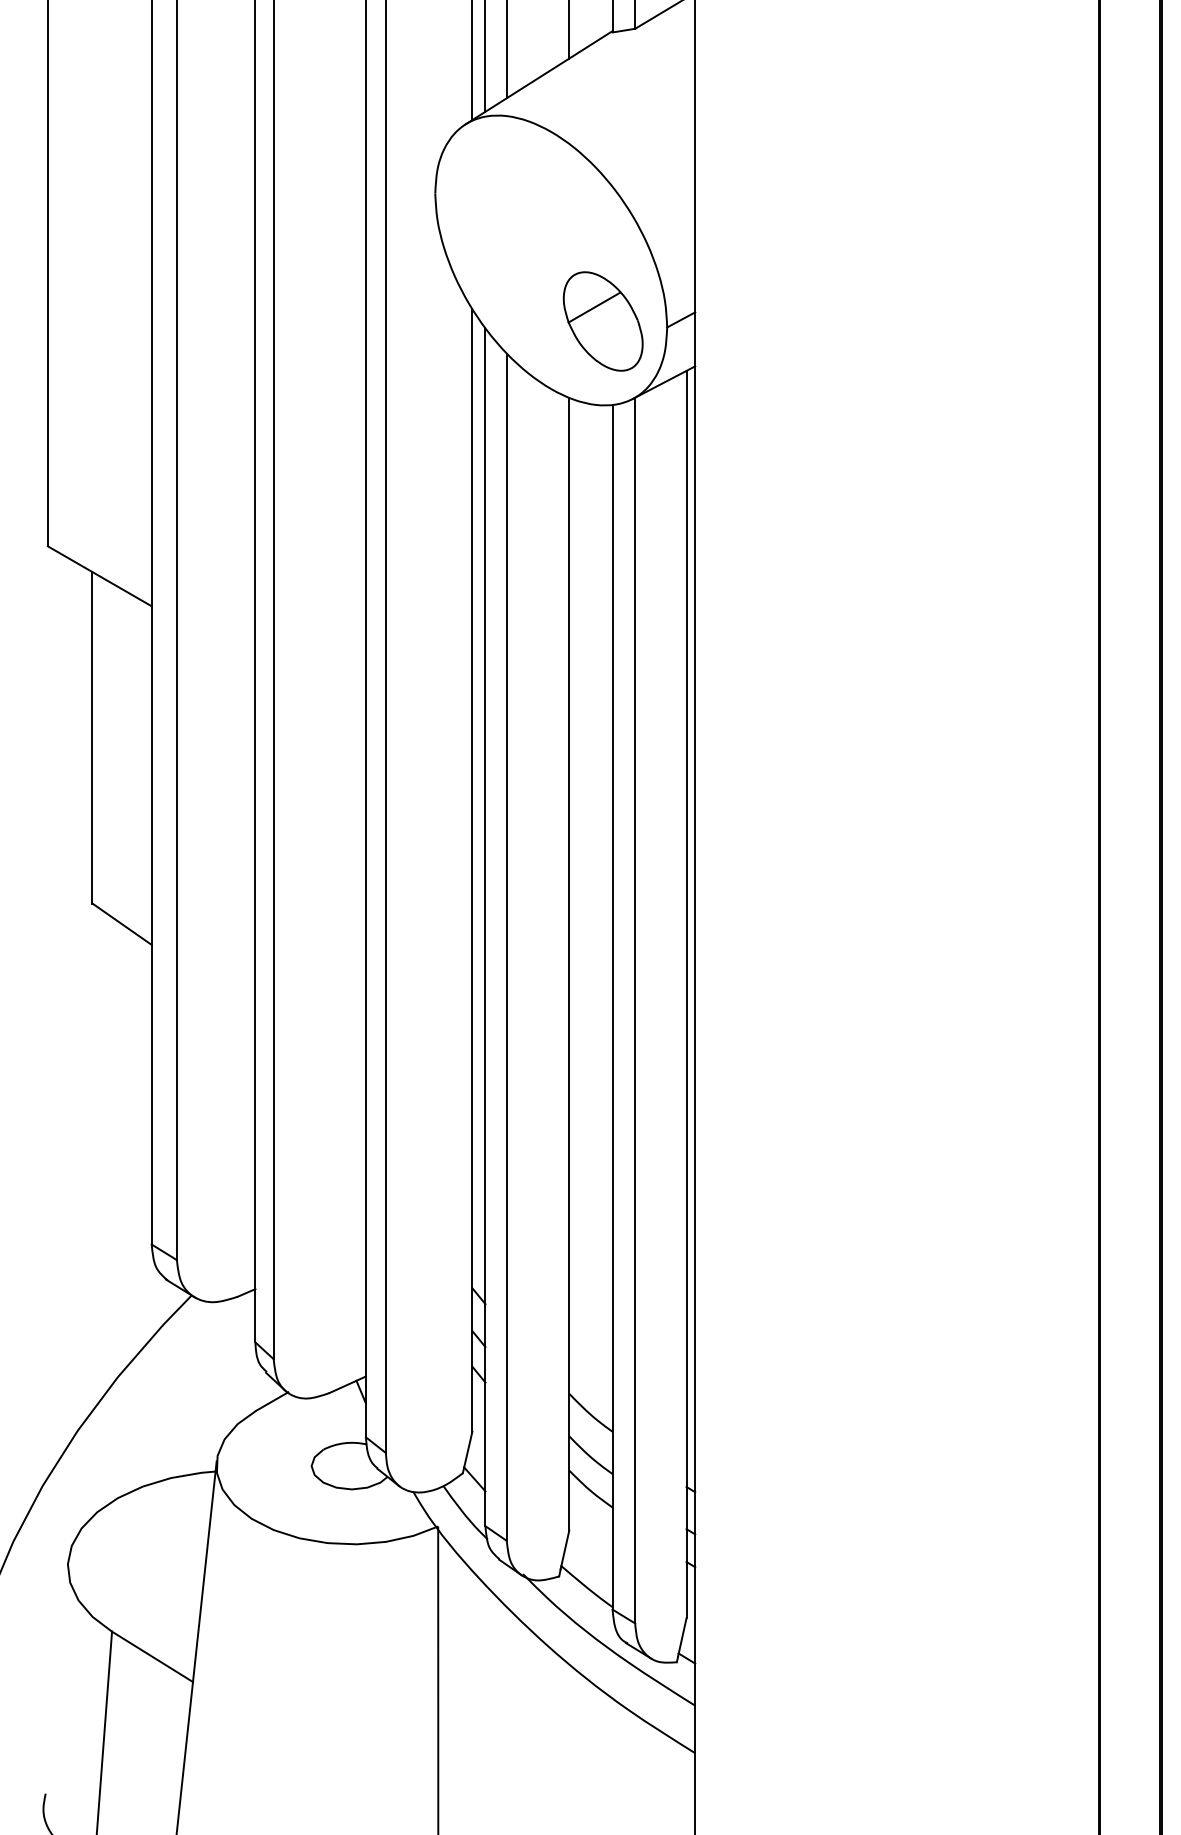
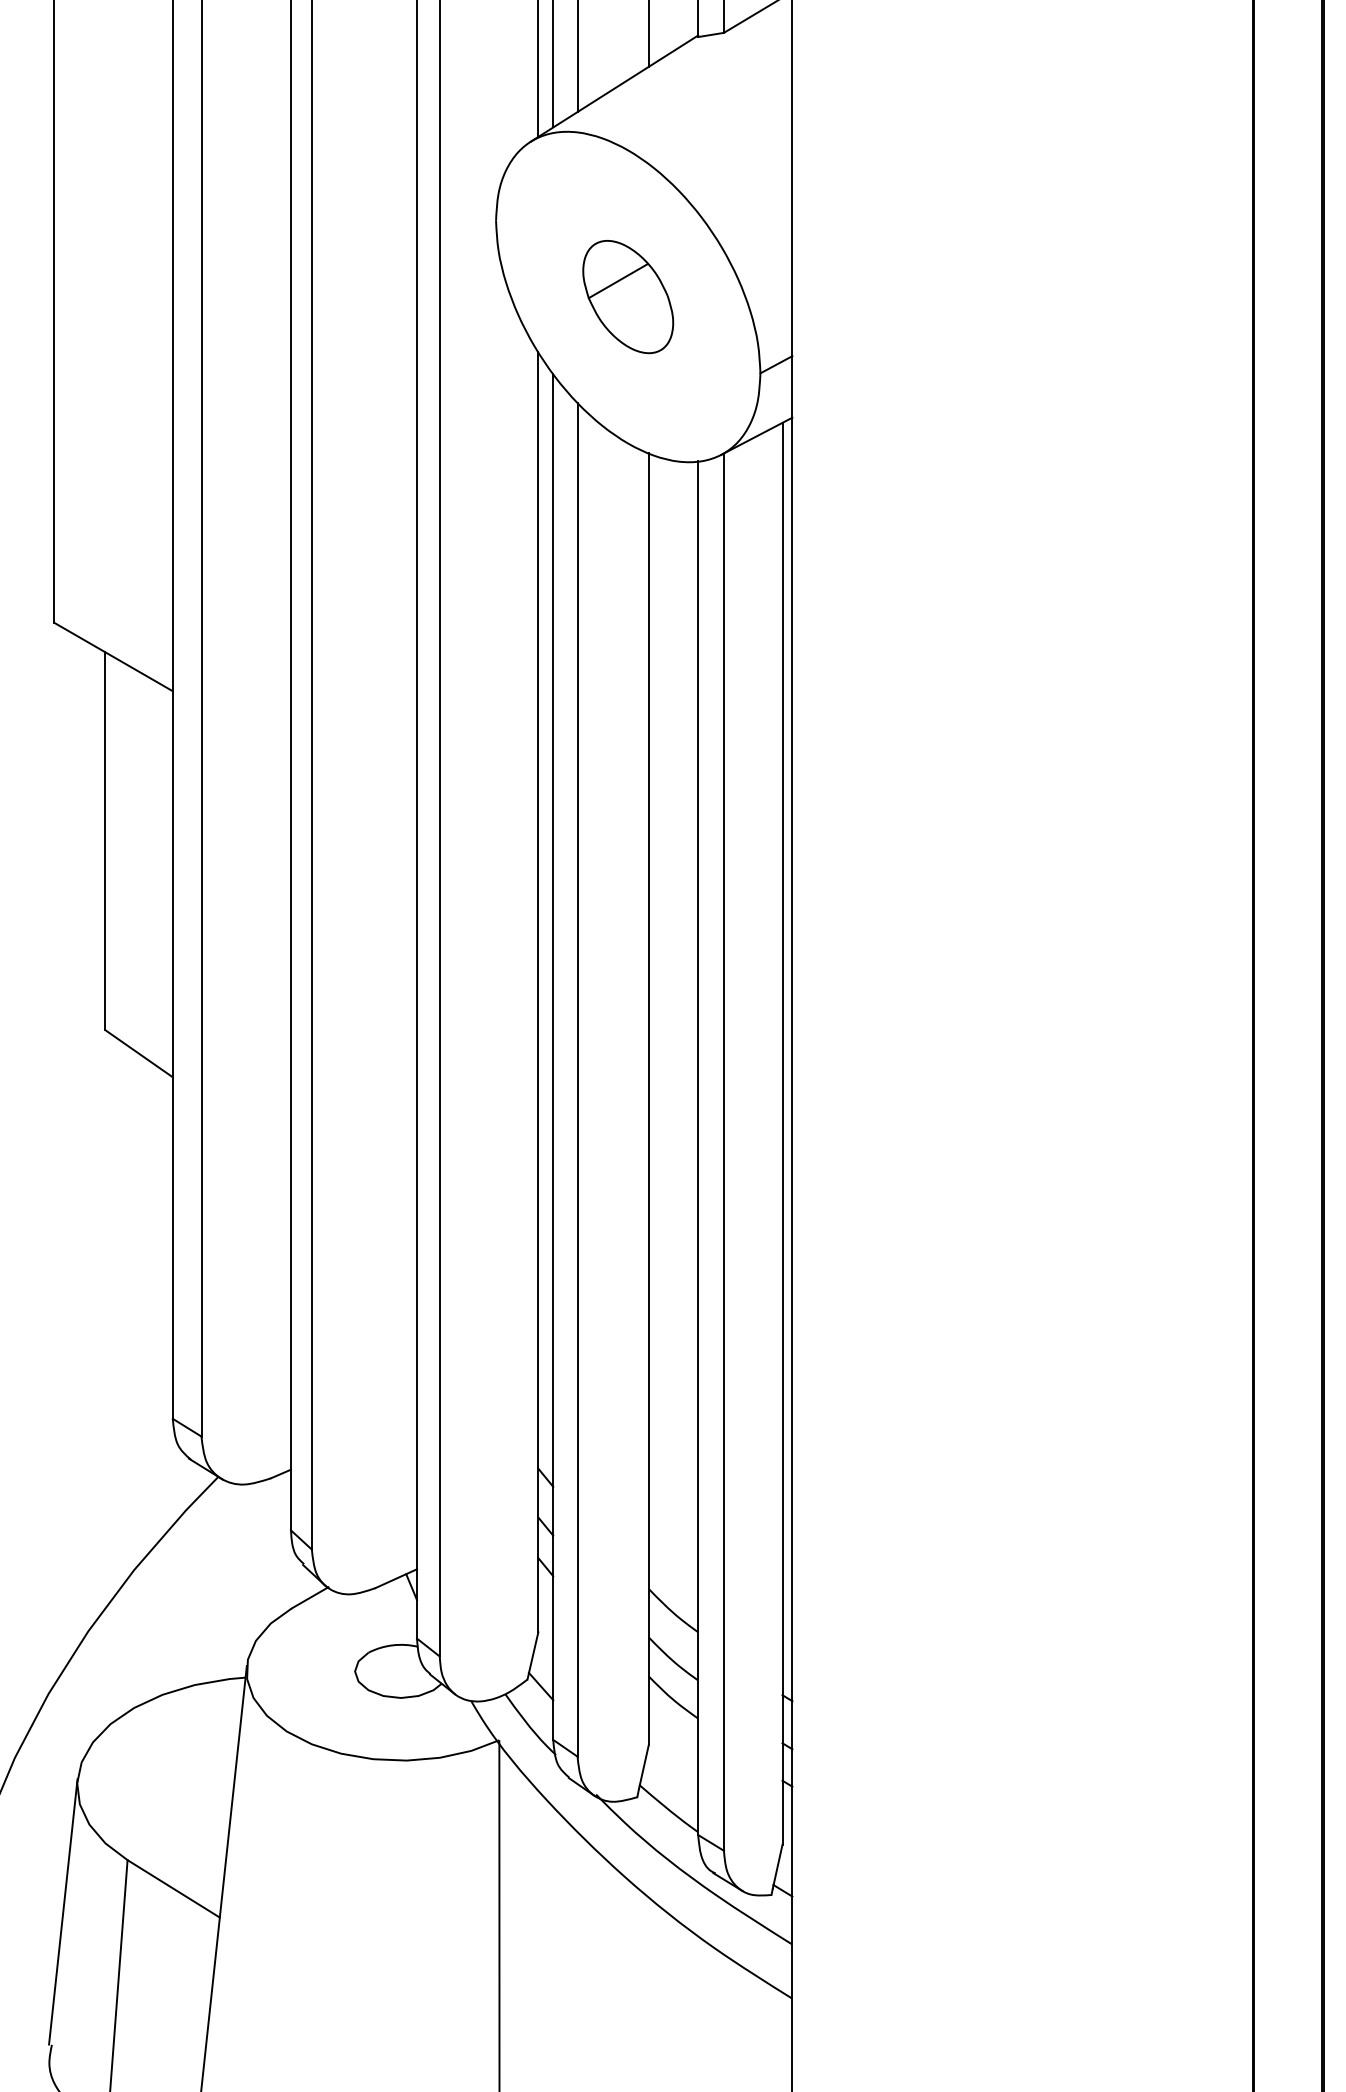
part: (602, 321) -> (627, 297), moved
line: (55, 1676) -> (63, 1911), added

